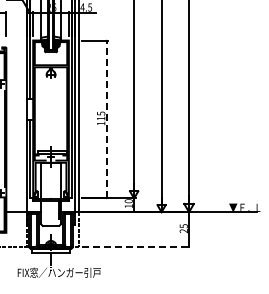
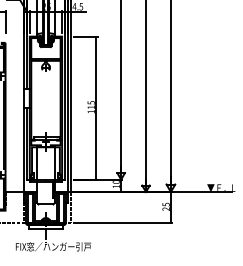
line: (106, 119) -> (96, 108), dashed -> solid
line: (136, 246) -> (123, 223), dashed -> solid

